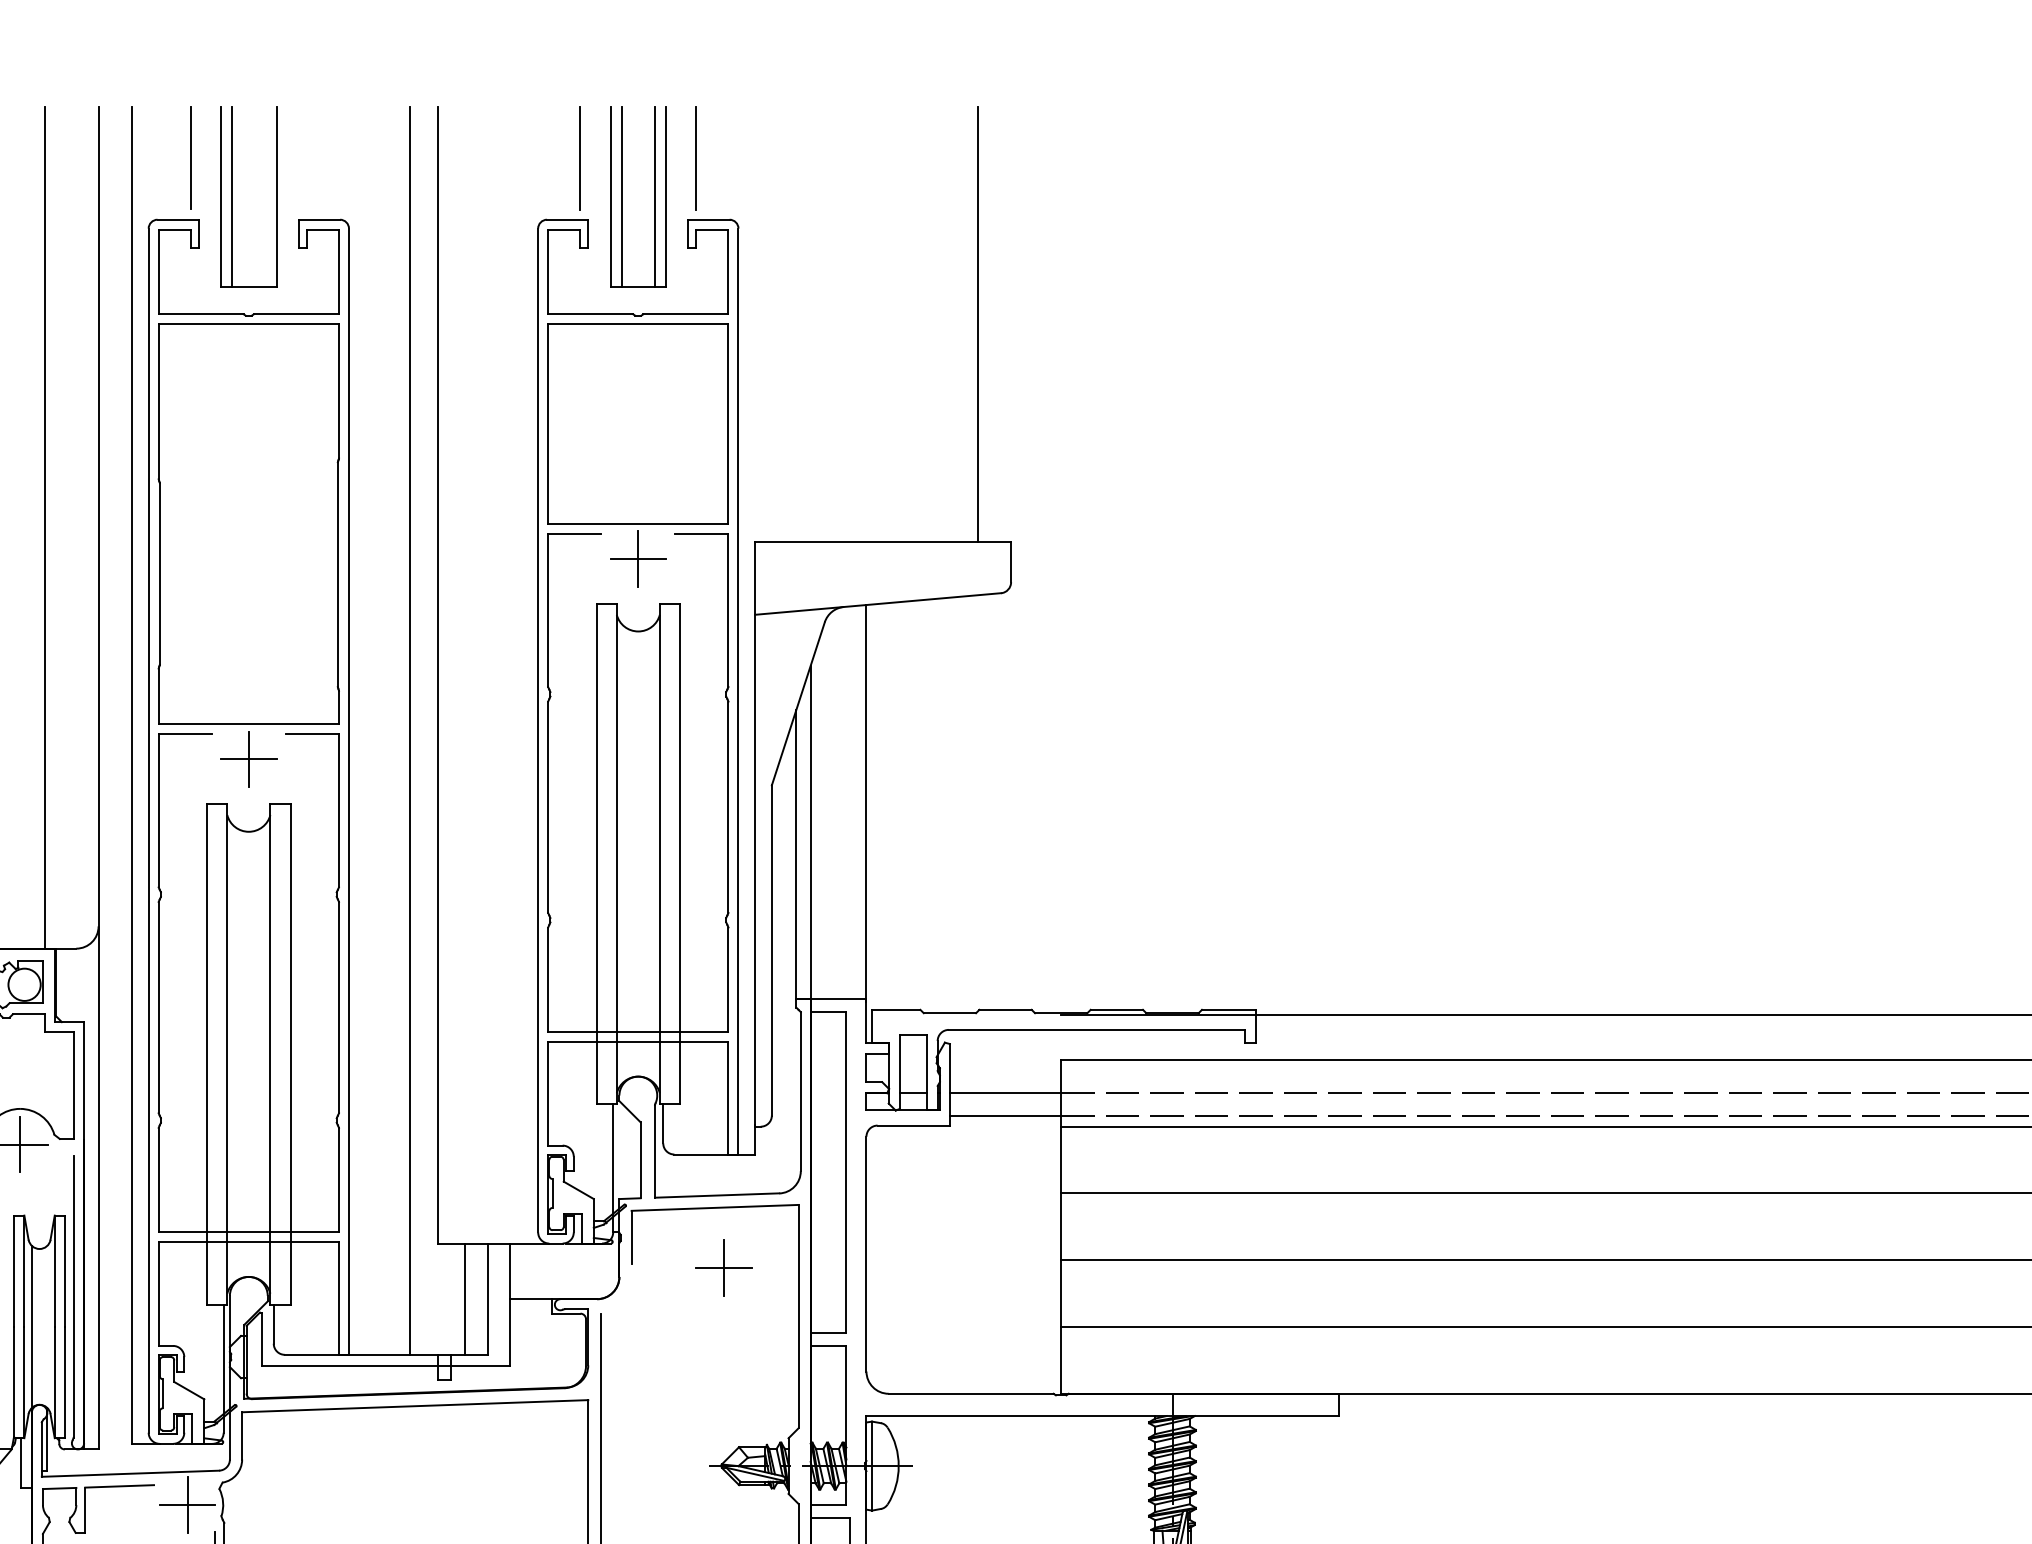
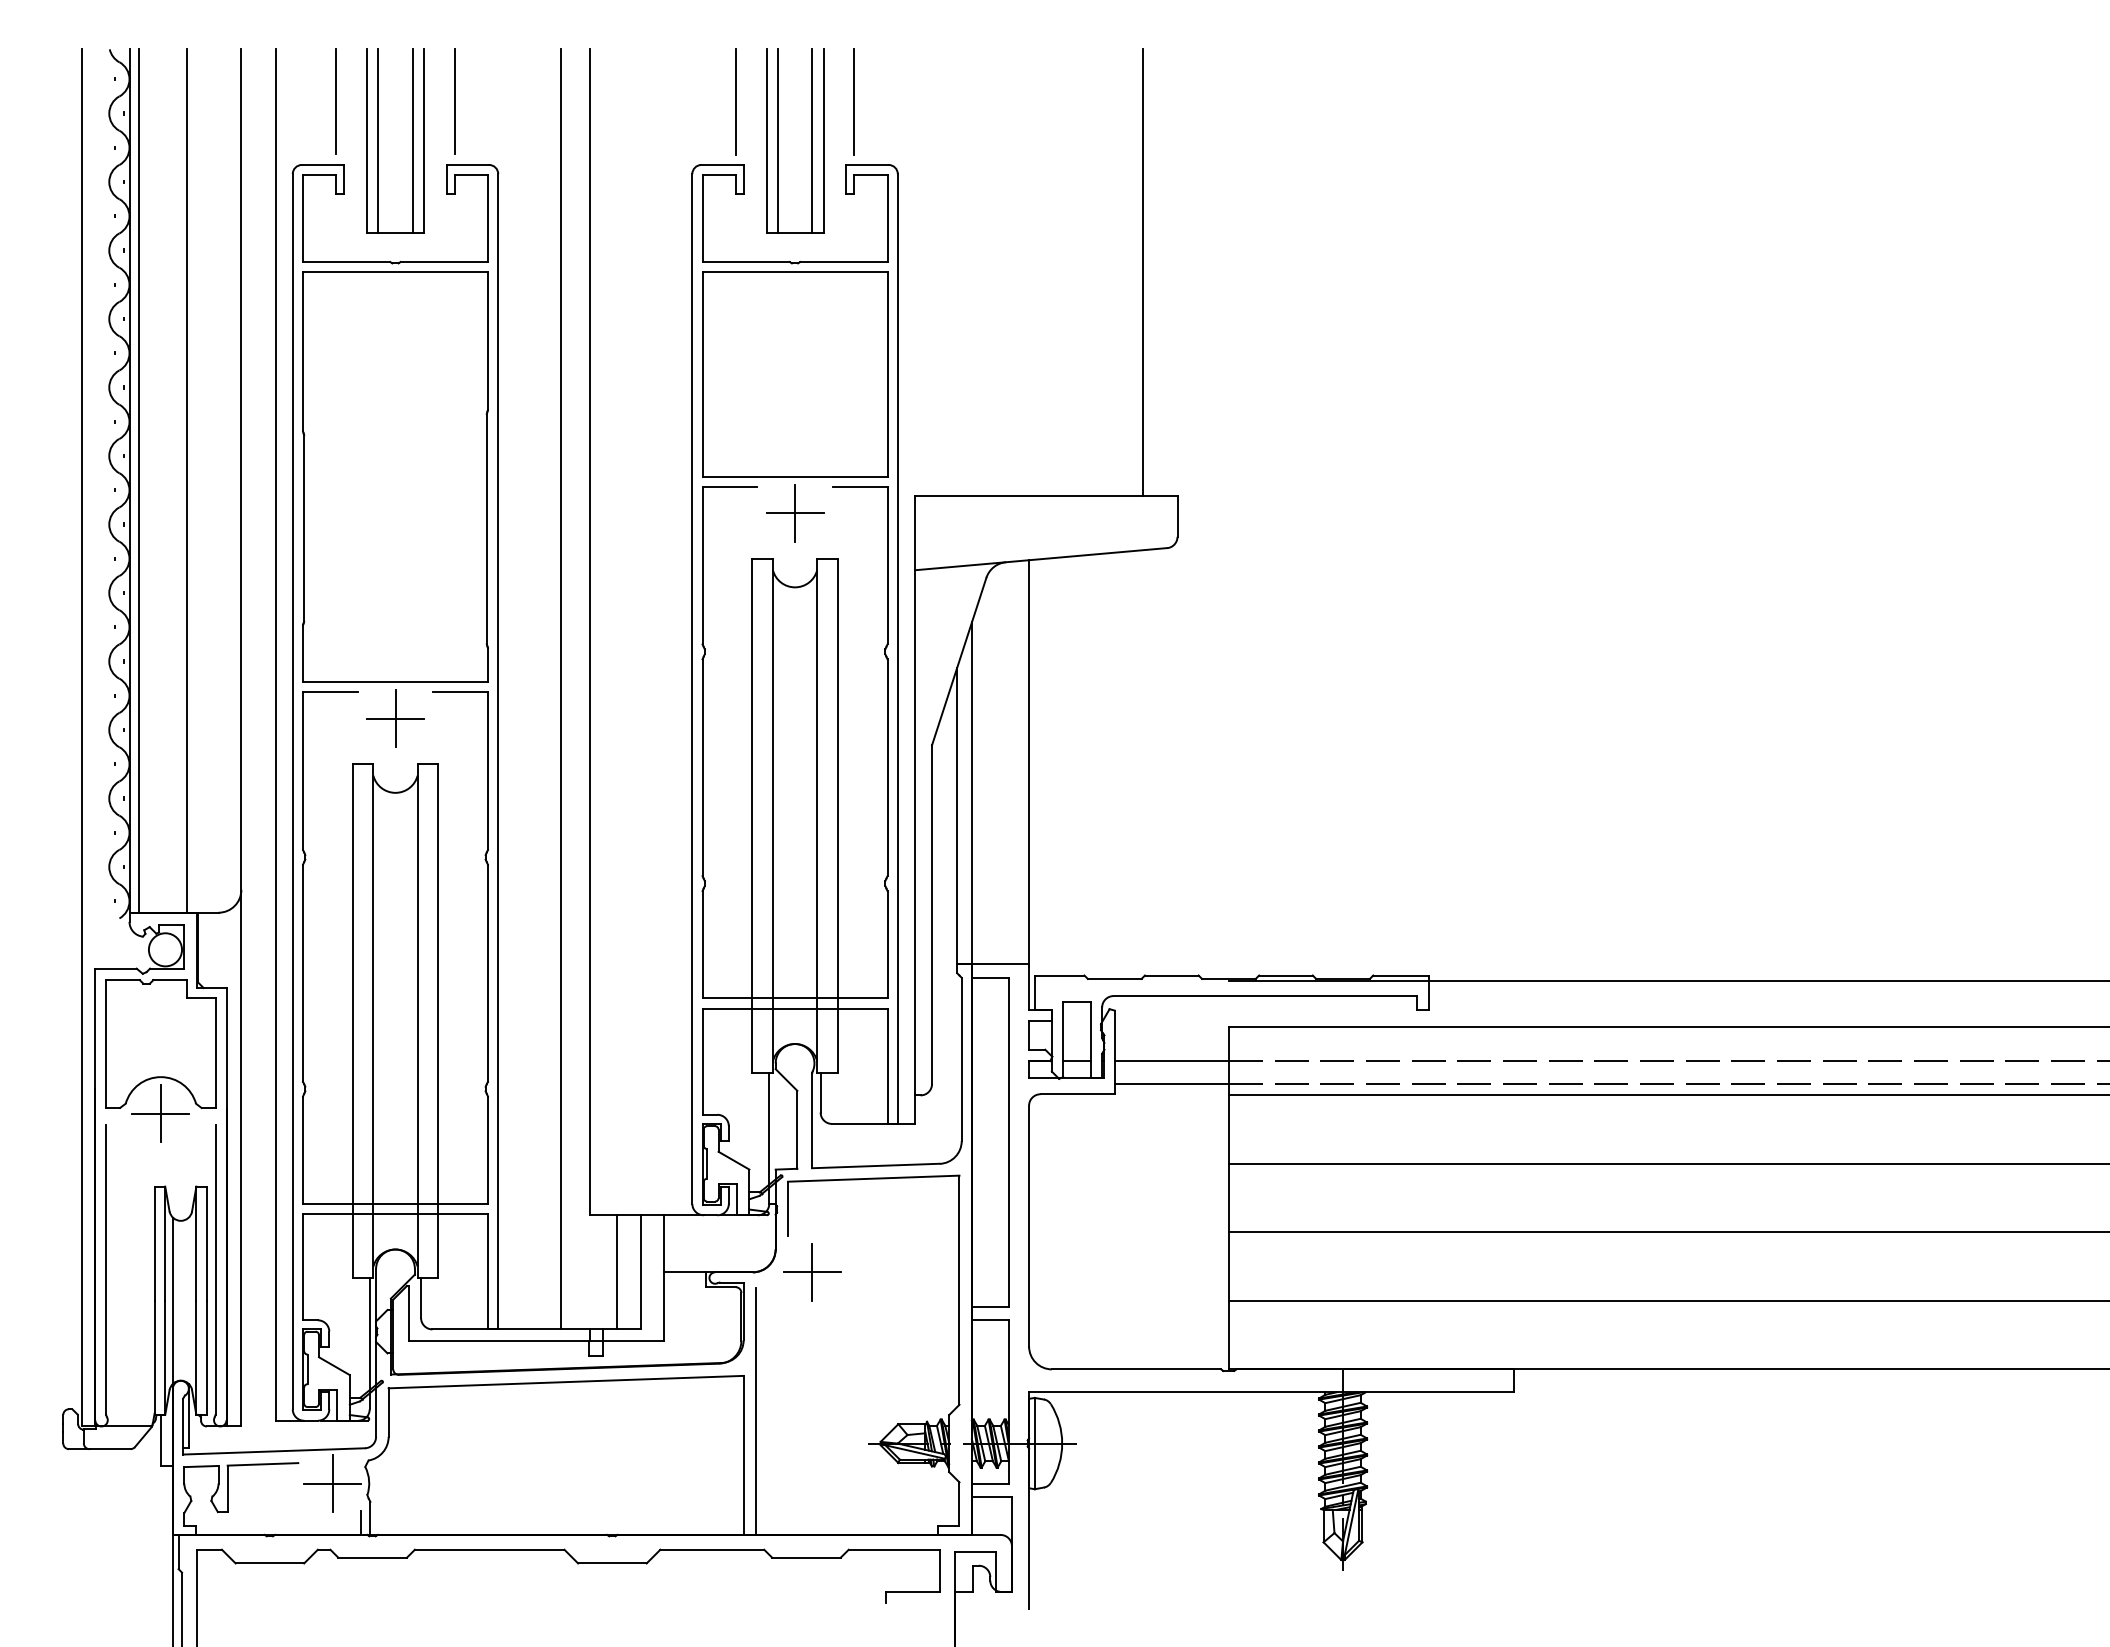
line: (306, 157) -> (454, 101), added
line: (265, 196) -> (412, 141), added
part: (724, 1268) -> (812, 1272), moved

